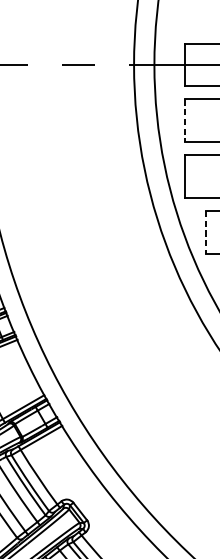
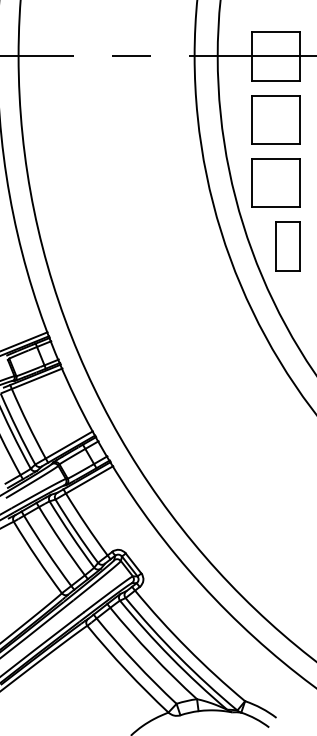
line: (184, 121) -> (251, 120), dashed -> solid
line: (206, 232) -> (276, 246), dashed -> solid

